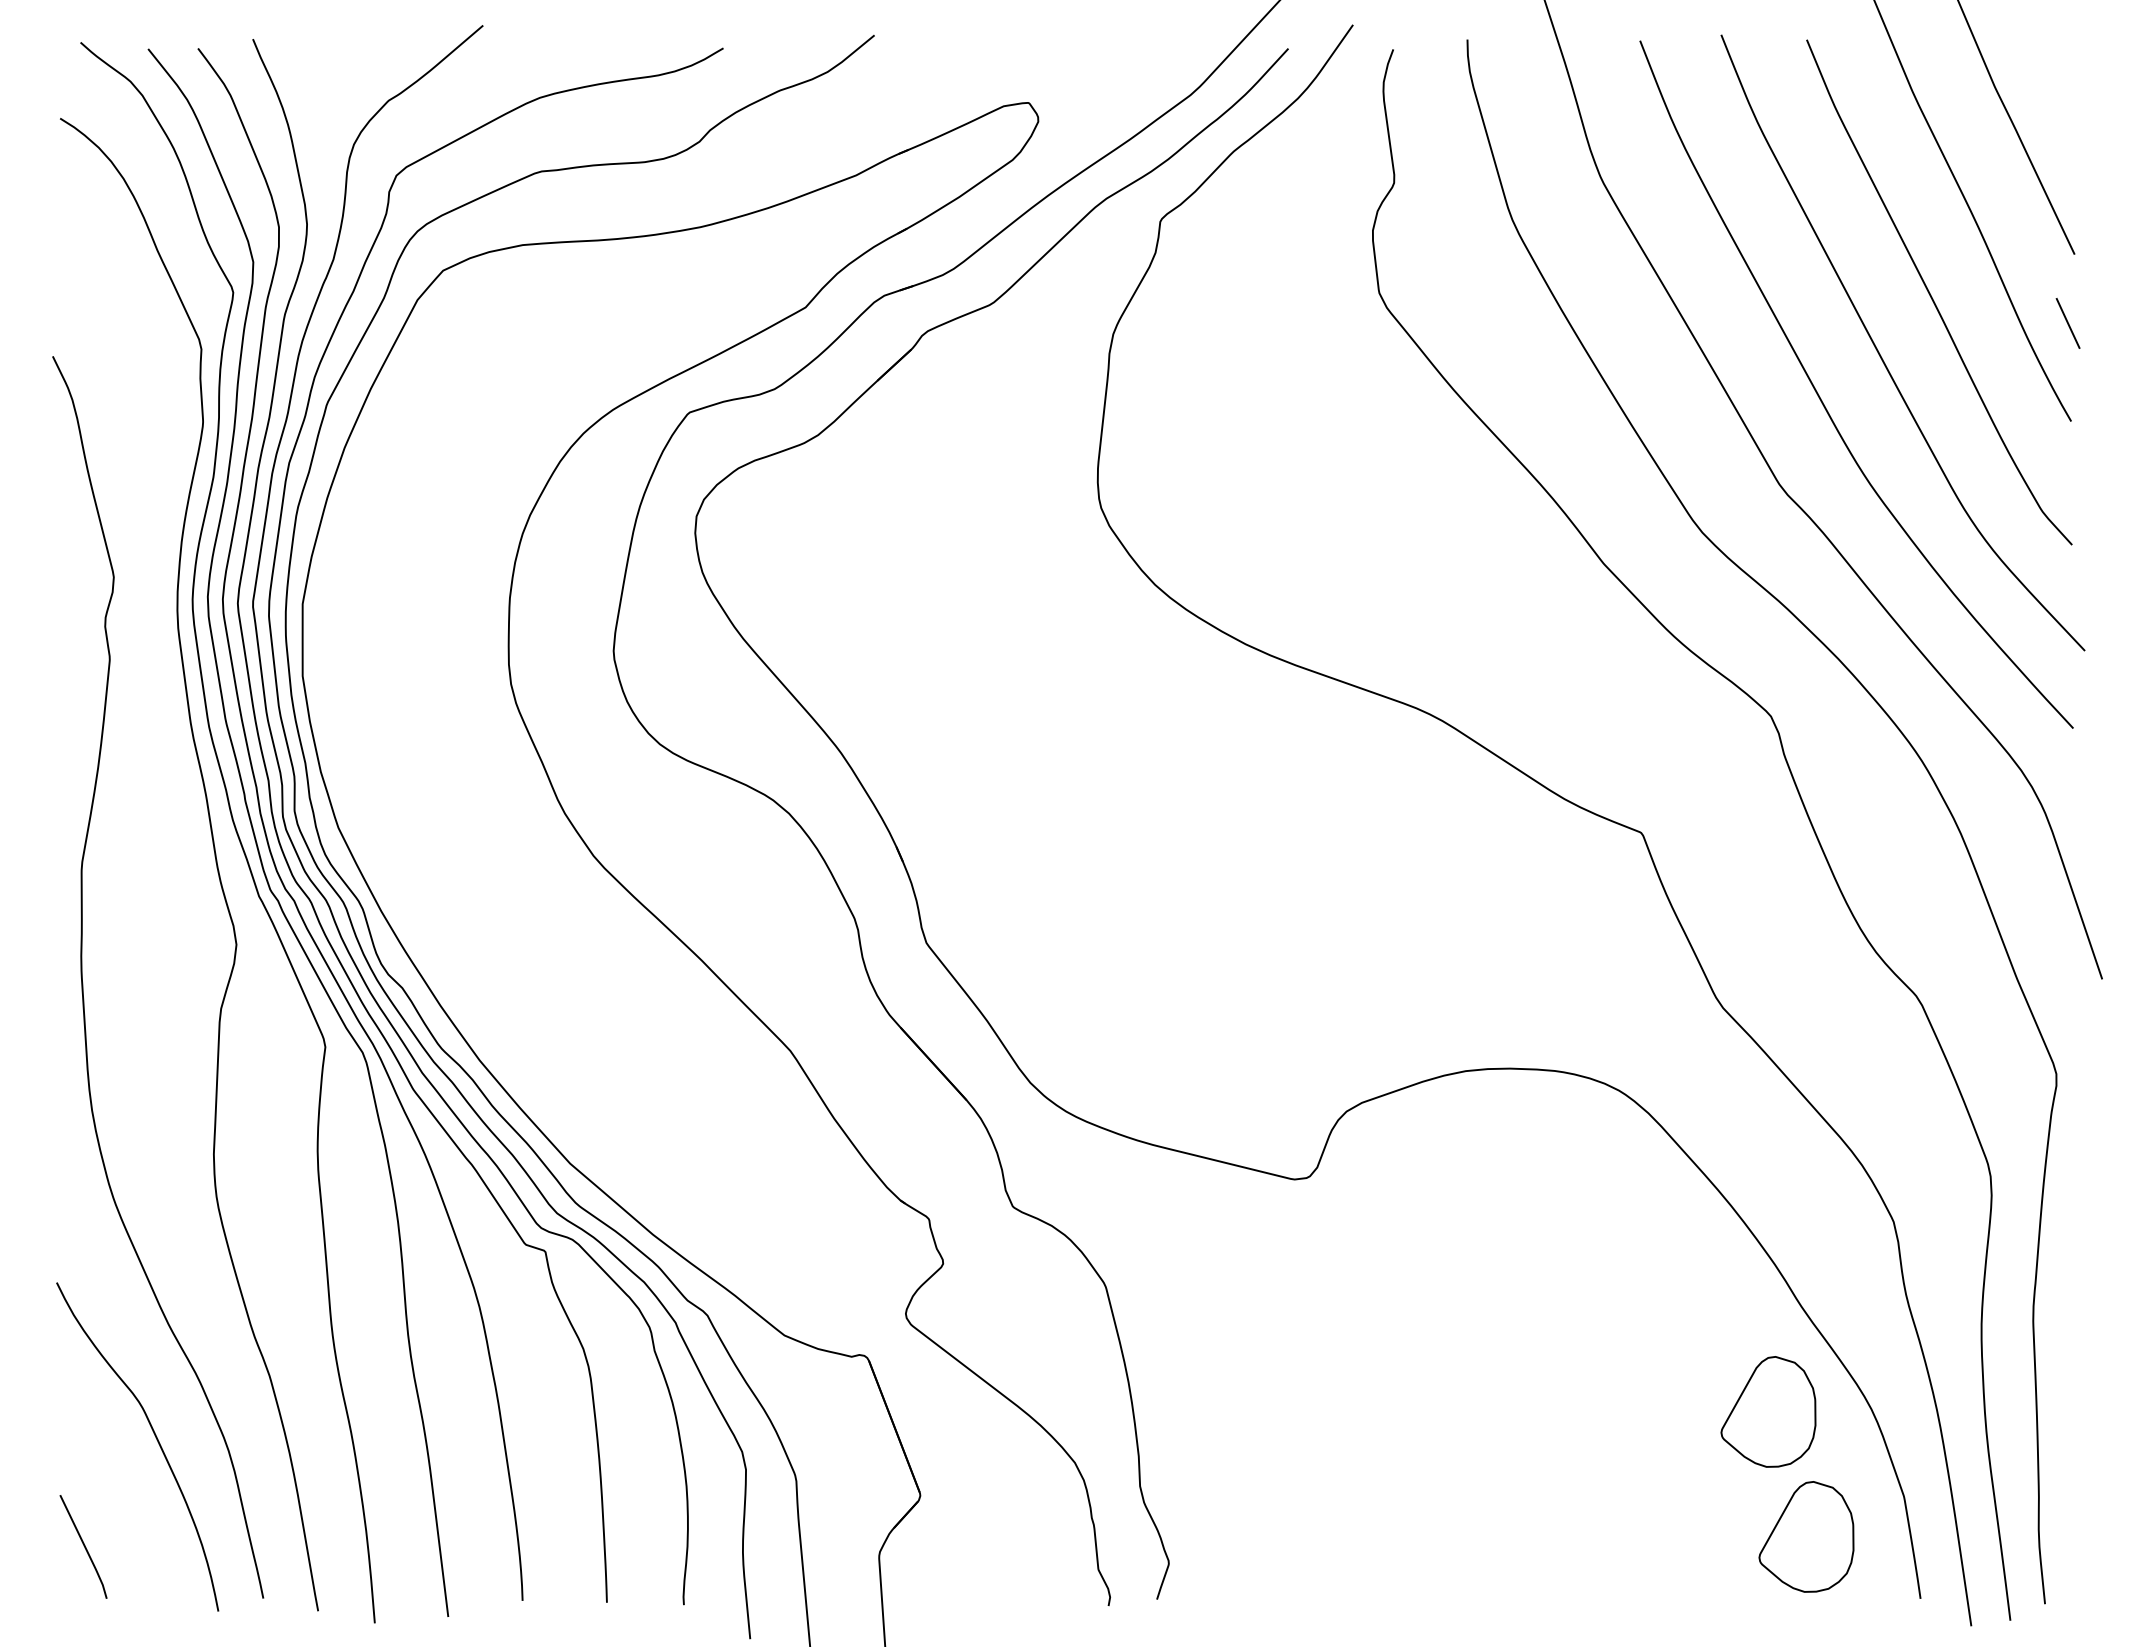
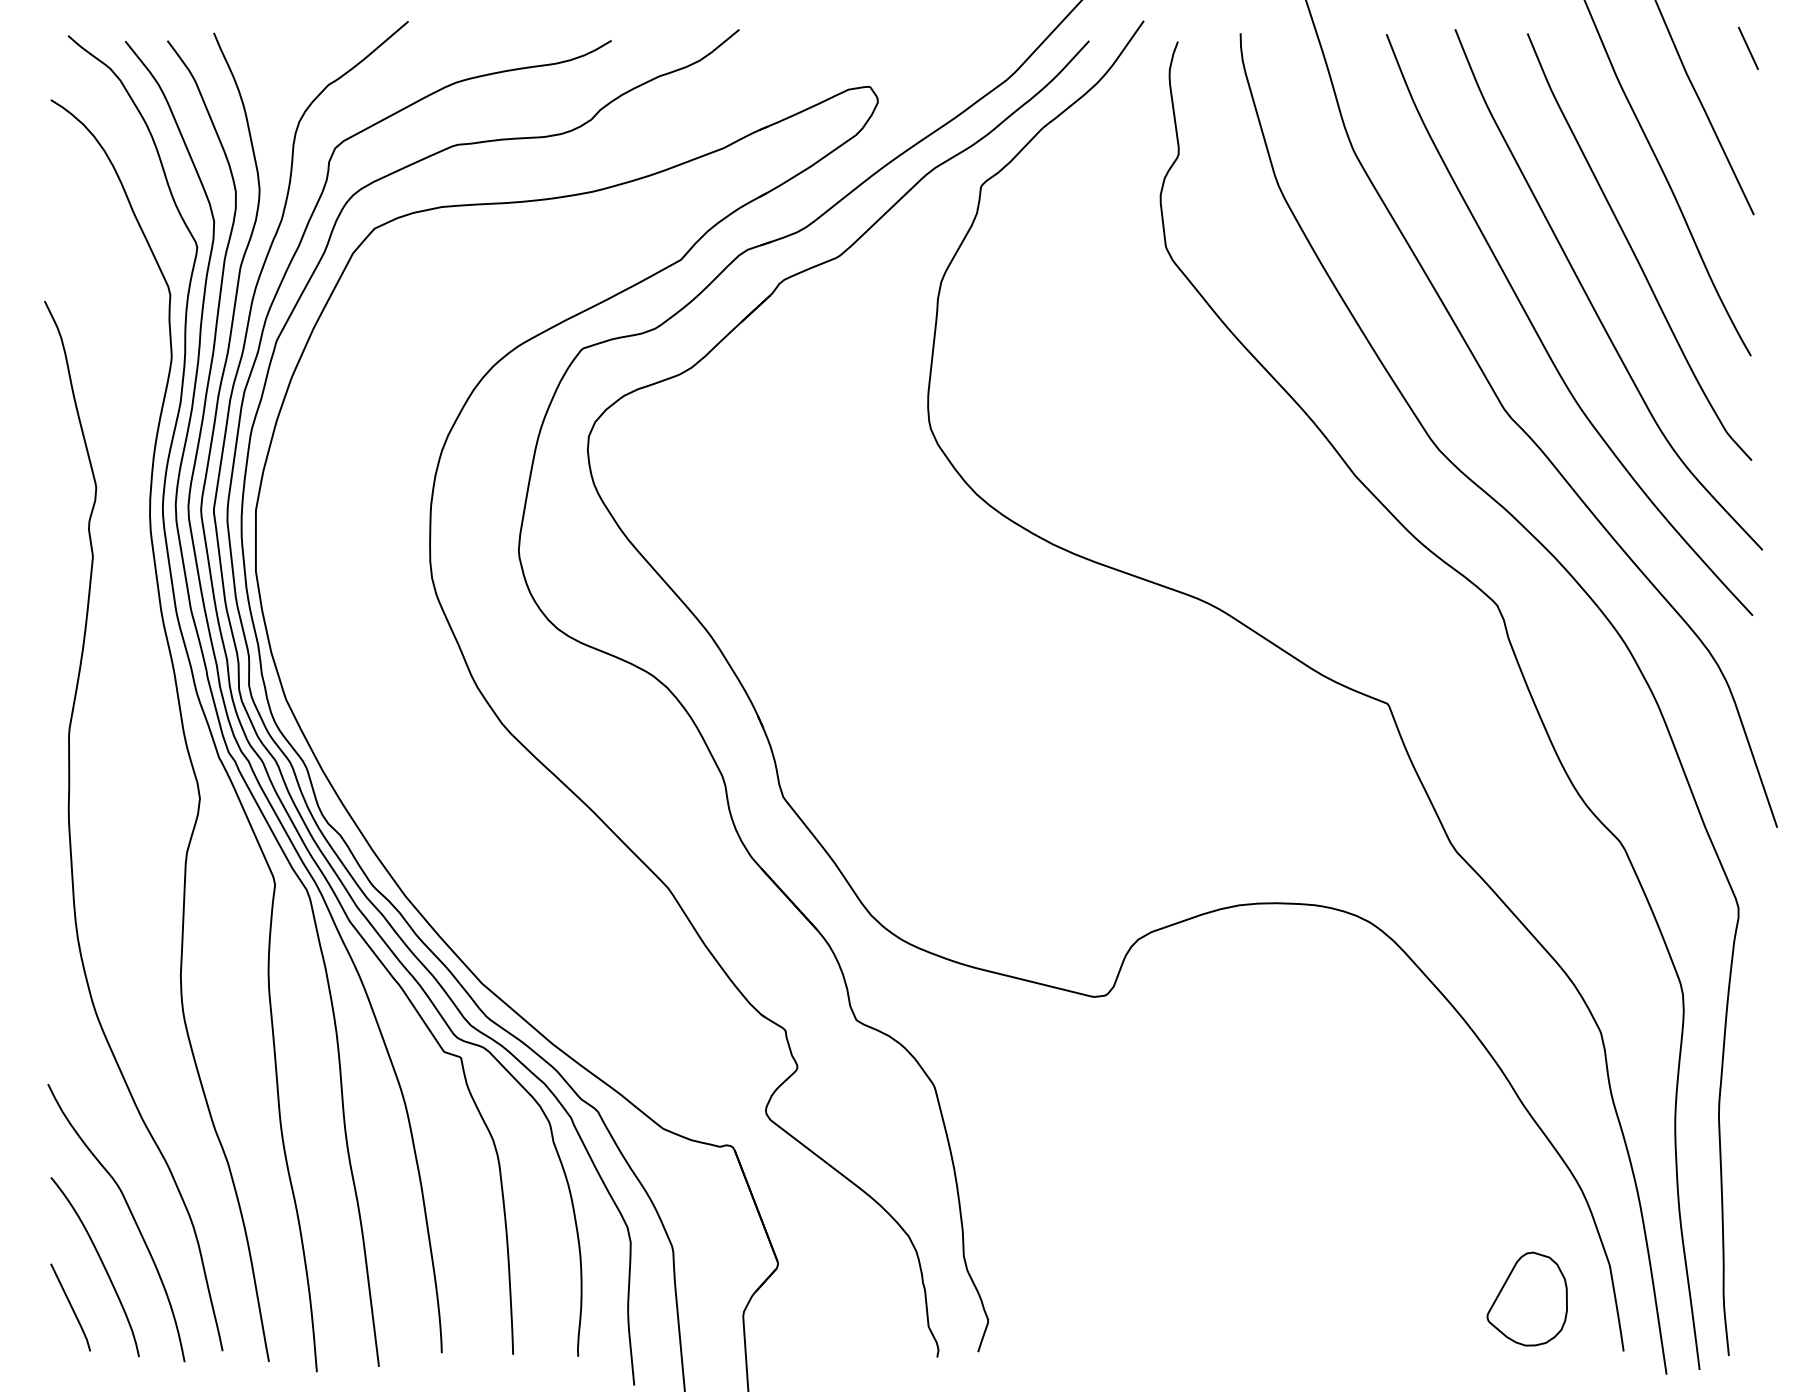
line: (2067, 323) -> (1747, 48), moved
part: (1768, 1411) -> (1495, 1193), removed
curve: (120, 1495) -> (101, 1264), added

